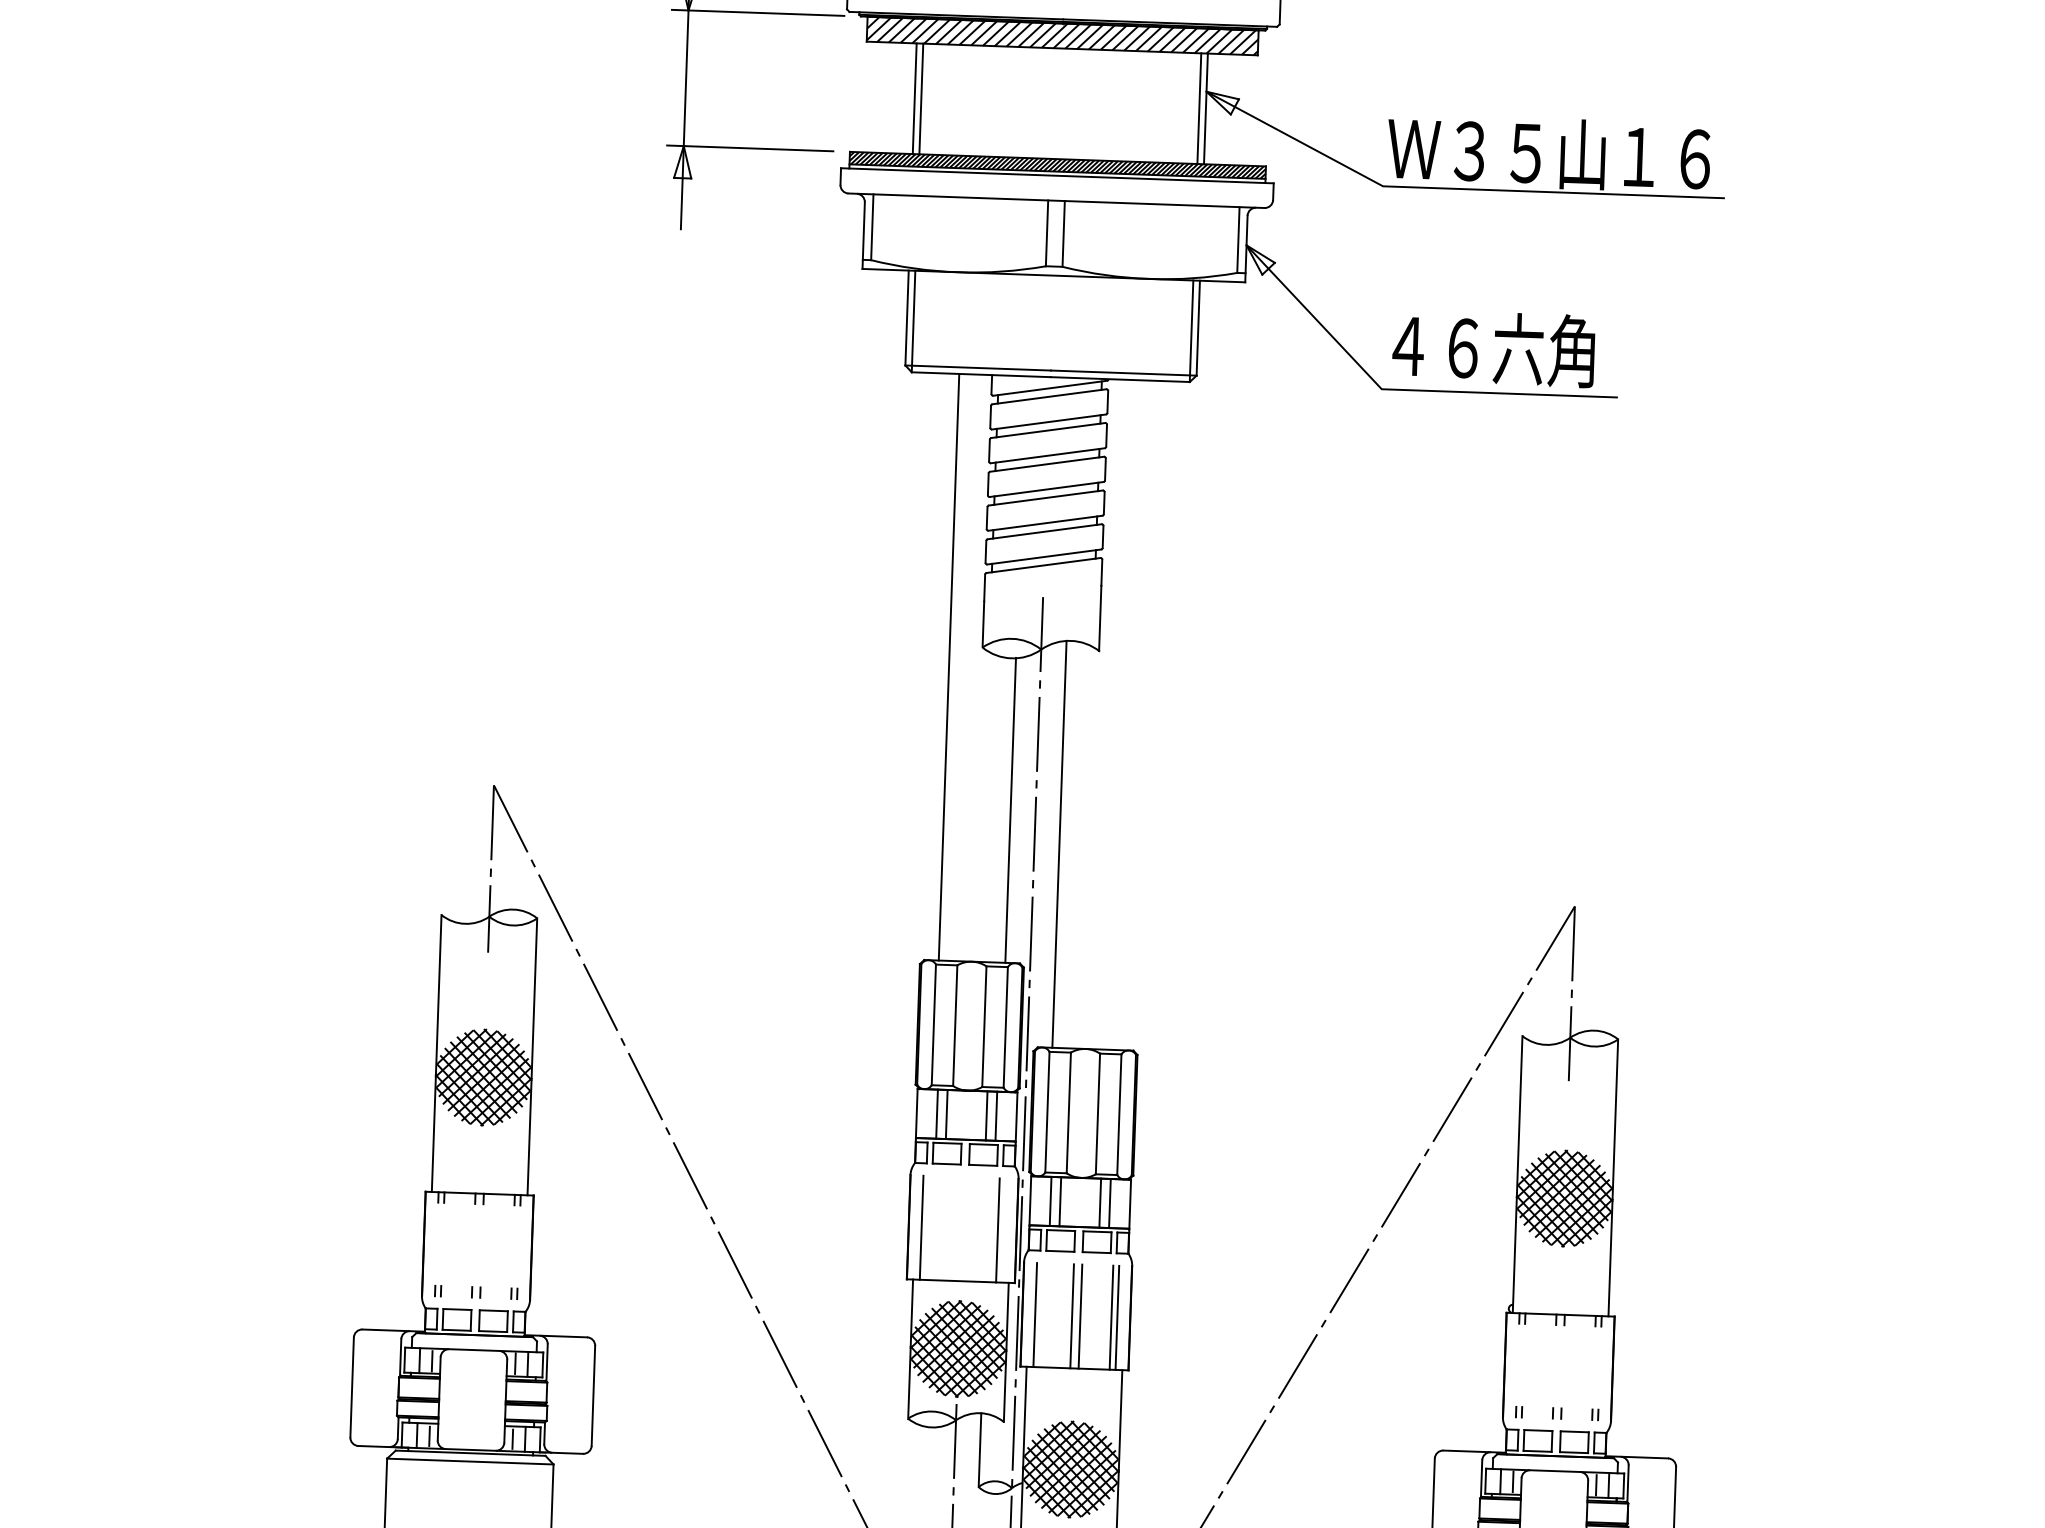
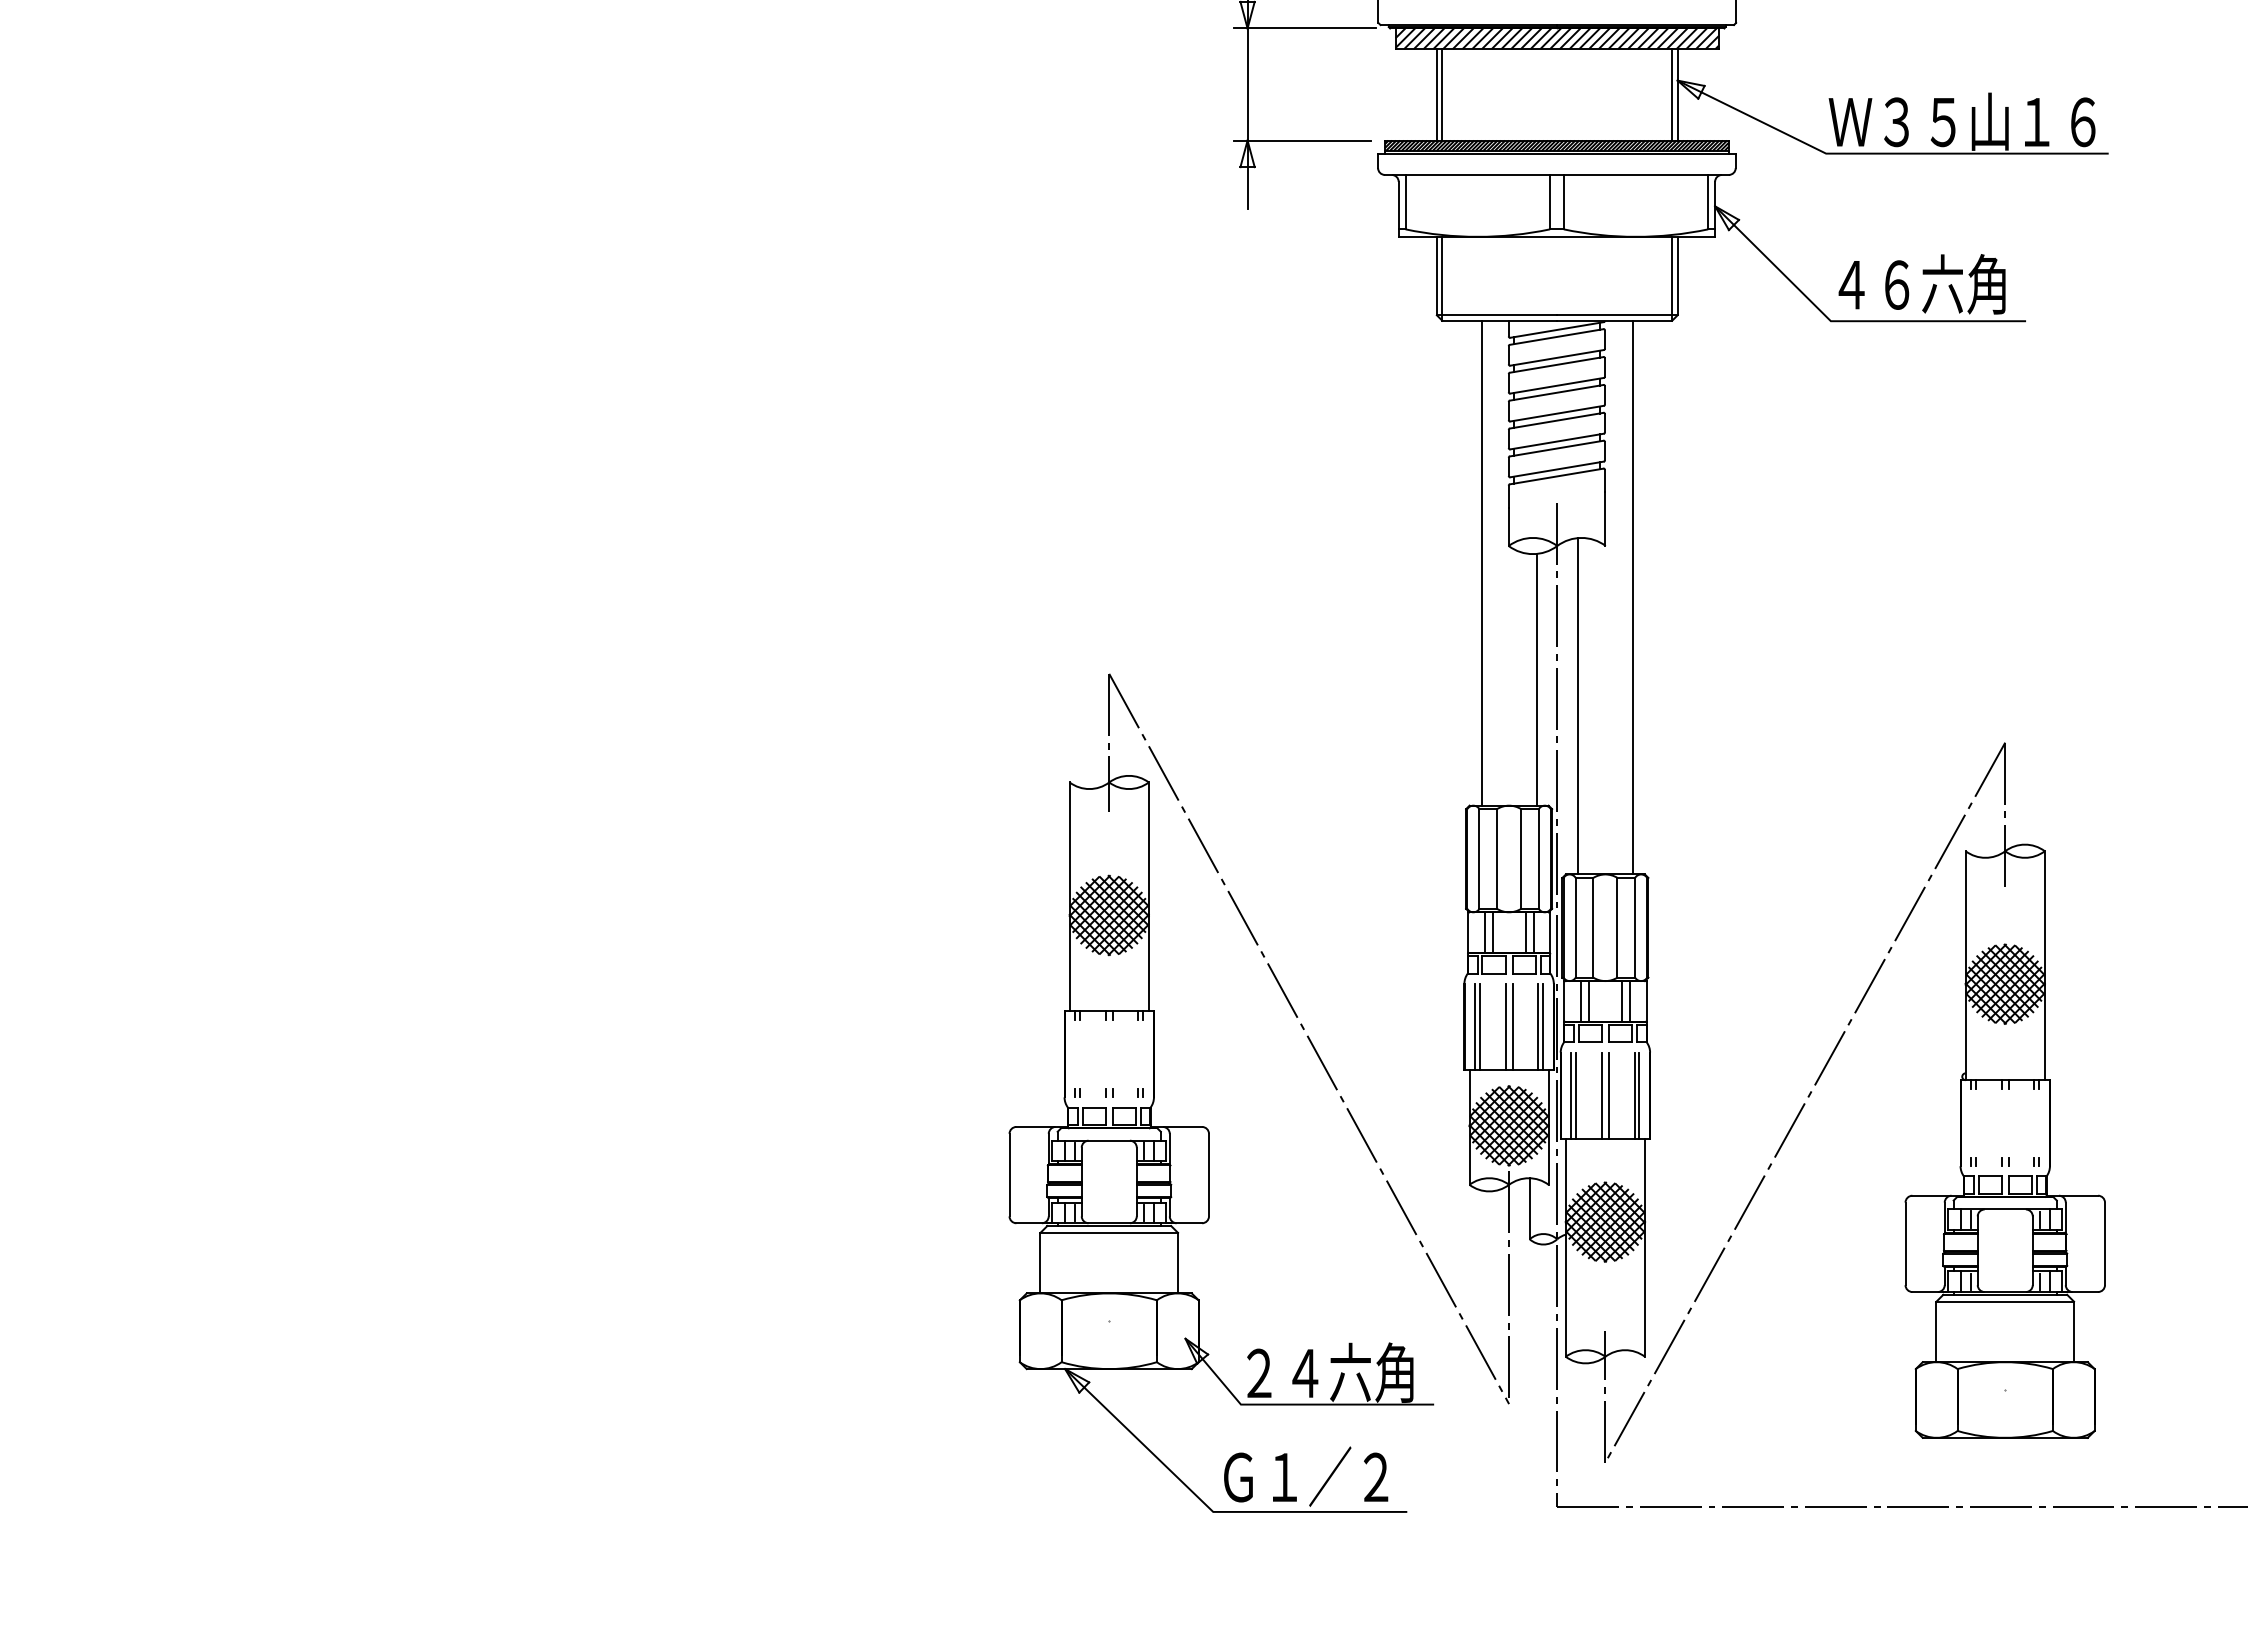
line: (1130, 715) -> (1632, 597), added
line: (928, 1227) -> (1480, 1026), added
line: (958, 1228) -> (1505, 1026), added
line: (966, 1228) -> (1512, 1026), added
line: (1004, 1230) -> (1543, 1026), added
line: (1041, 1315) -> (1576, 1095), added

